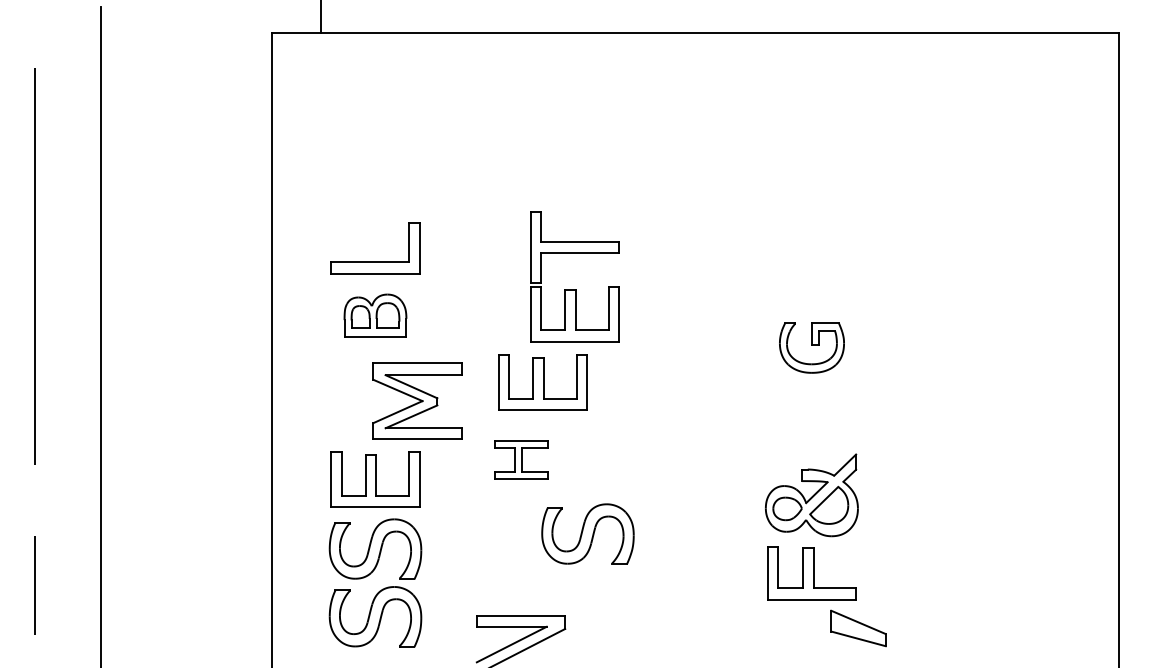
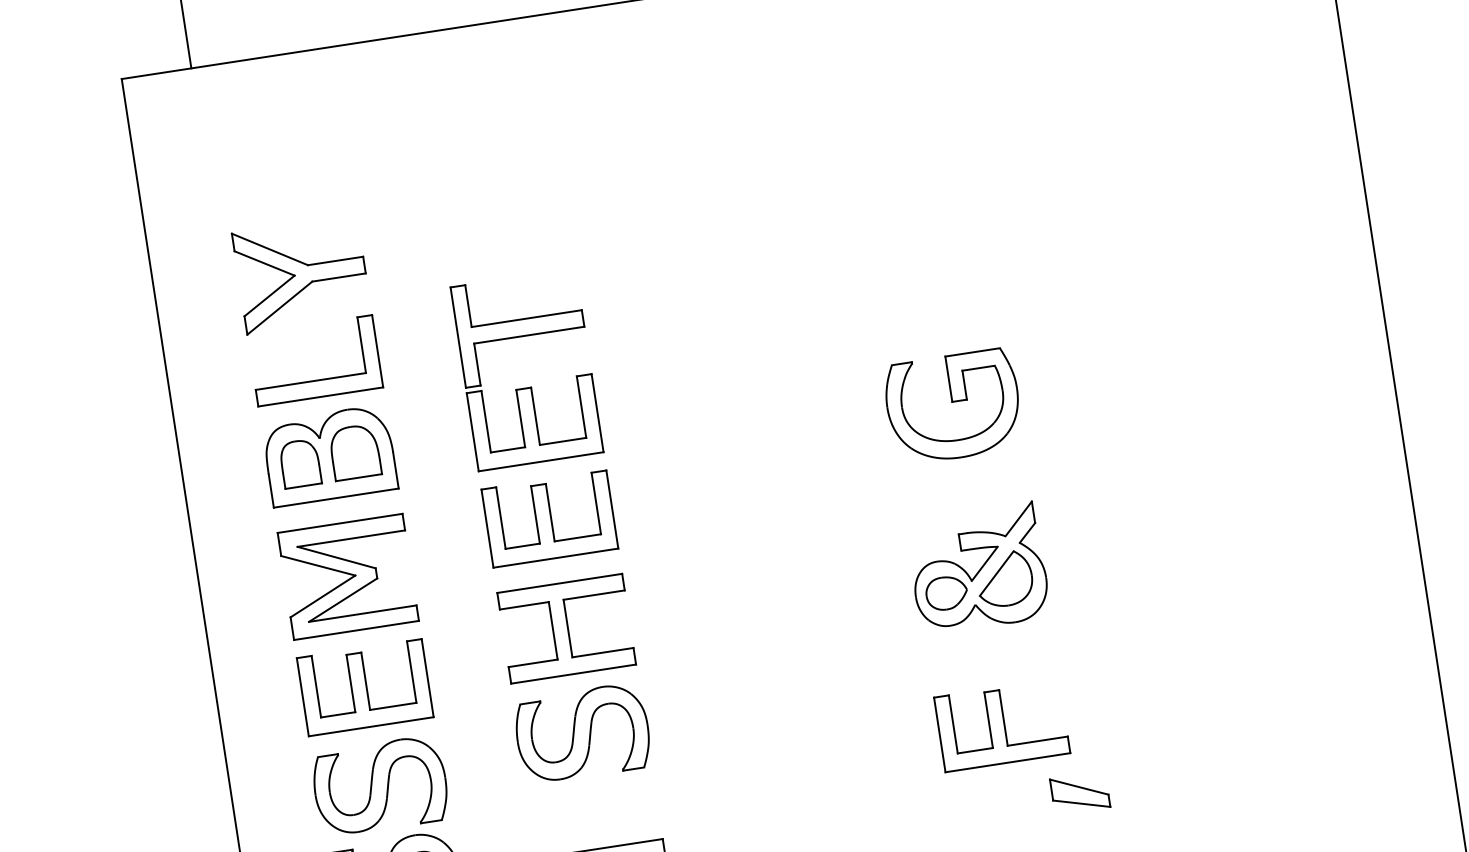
part: (375, 187) -> (302, 274), added
part: (574, 289) -> (529, 387), moved
part: (375, 315) -> (329, 455), size x1.43
part: (811, 347) -> (952, 406), size x1.43
part: (542, 382) -> (549, 518), moved
part: (417, 400) -> (348, 575), moved
part: (520, 459) -> (565, 627), size x1.67
part: (811, 495) -> (977, 569), moved
part: (587, 533) -> (581, 732), moved
part: (858, 627) -> (1079, 792), size x0.71

